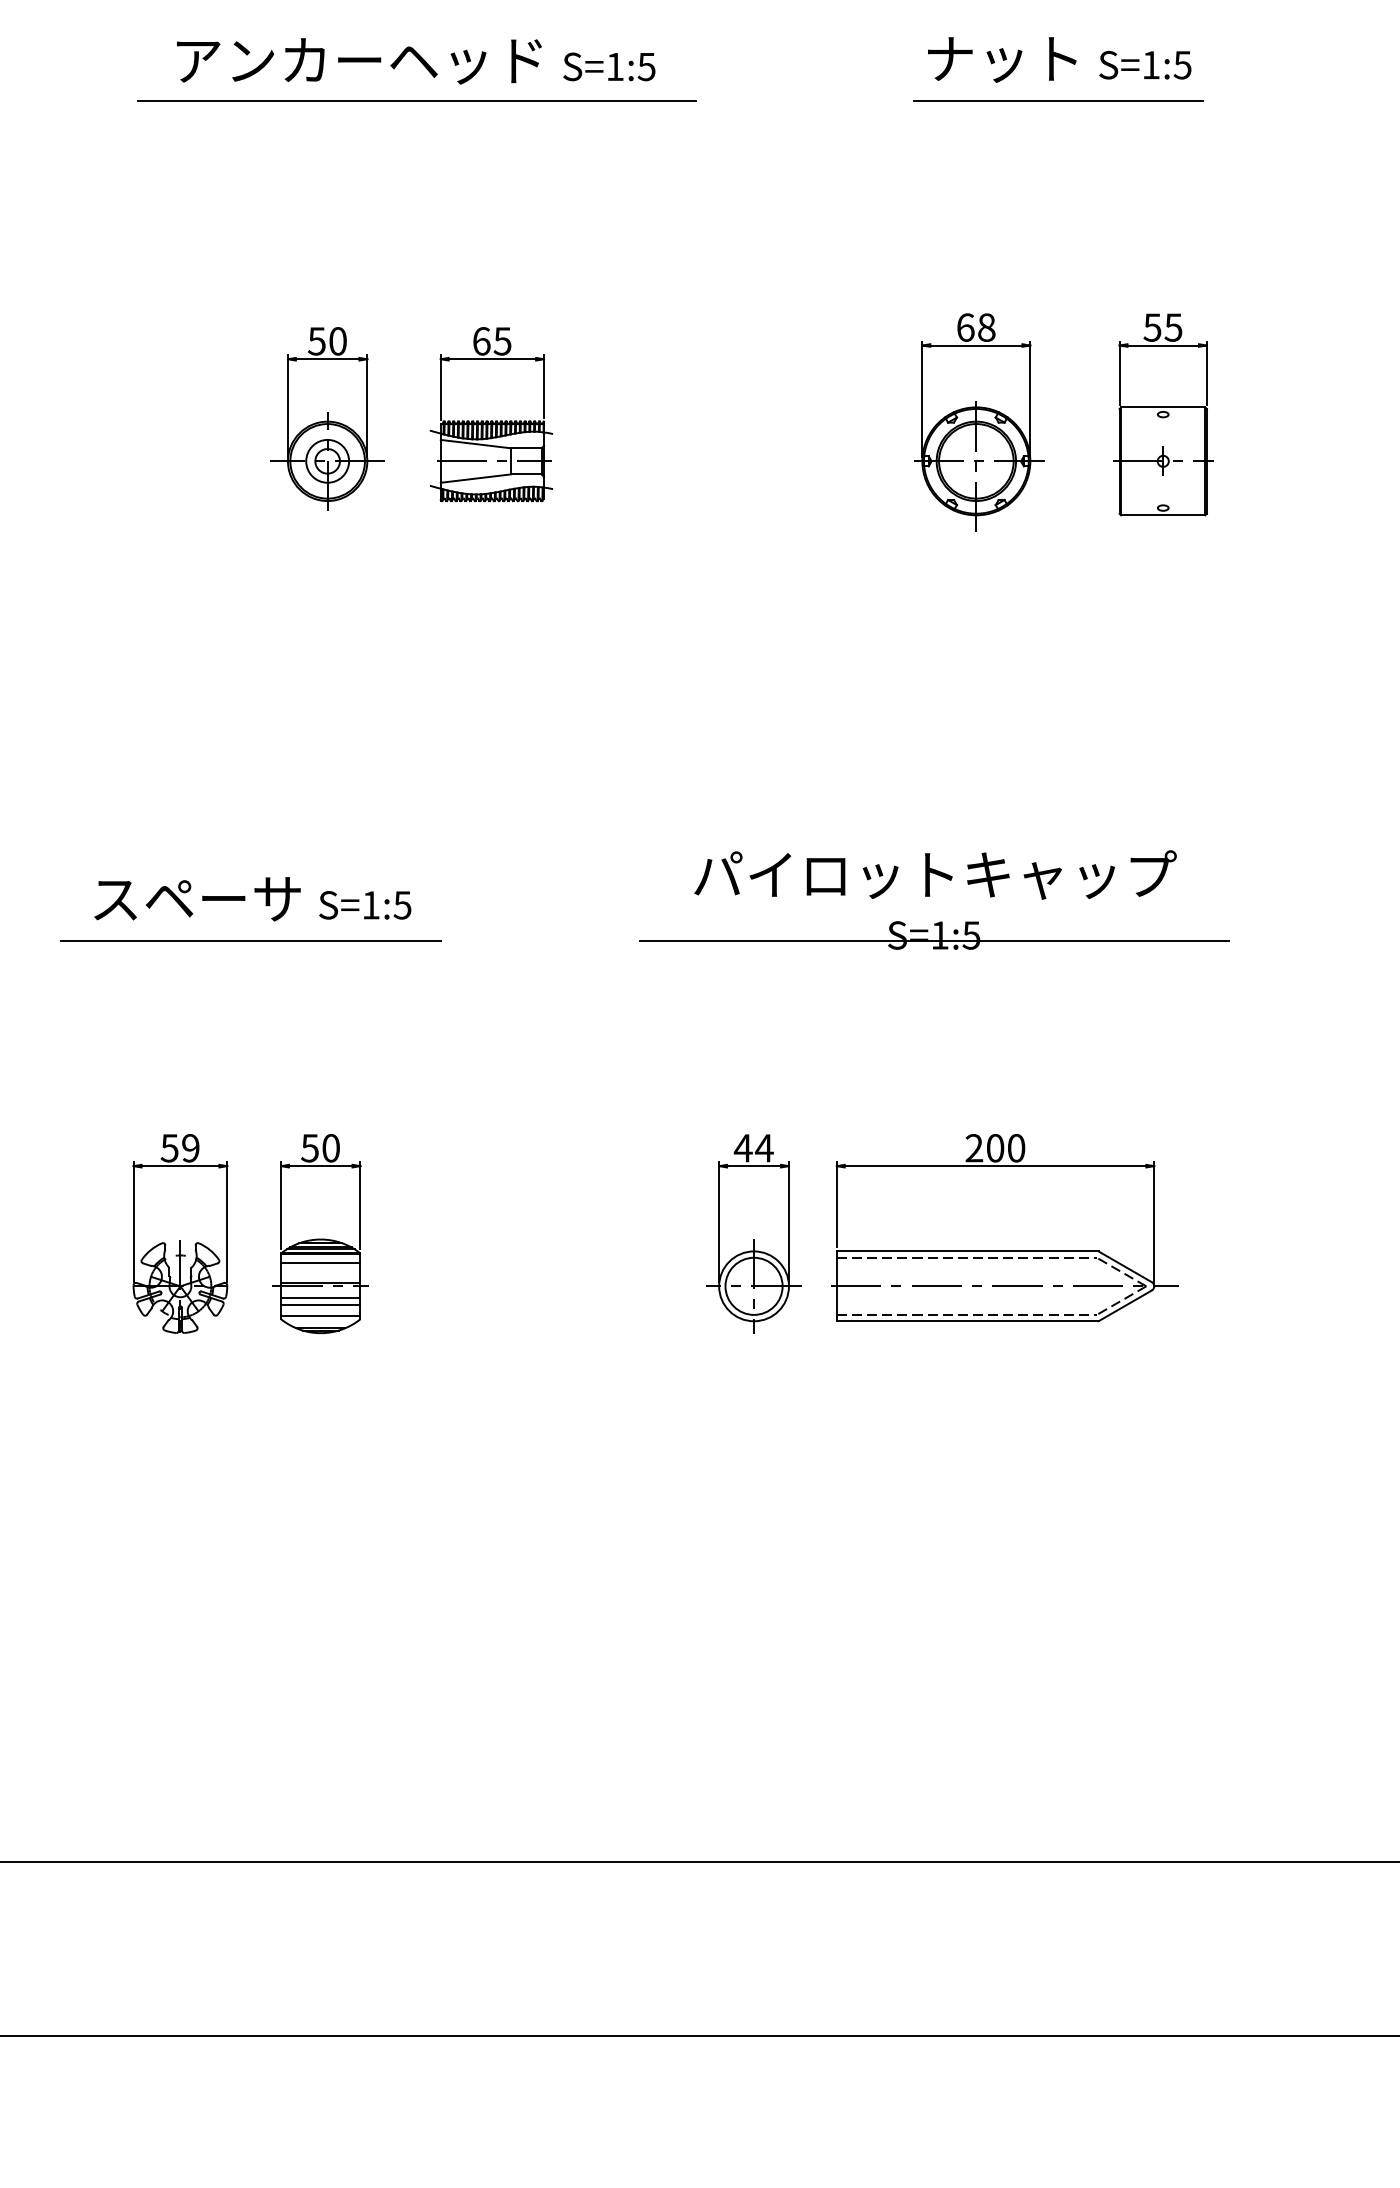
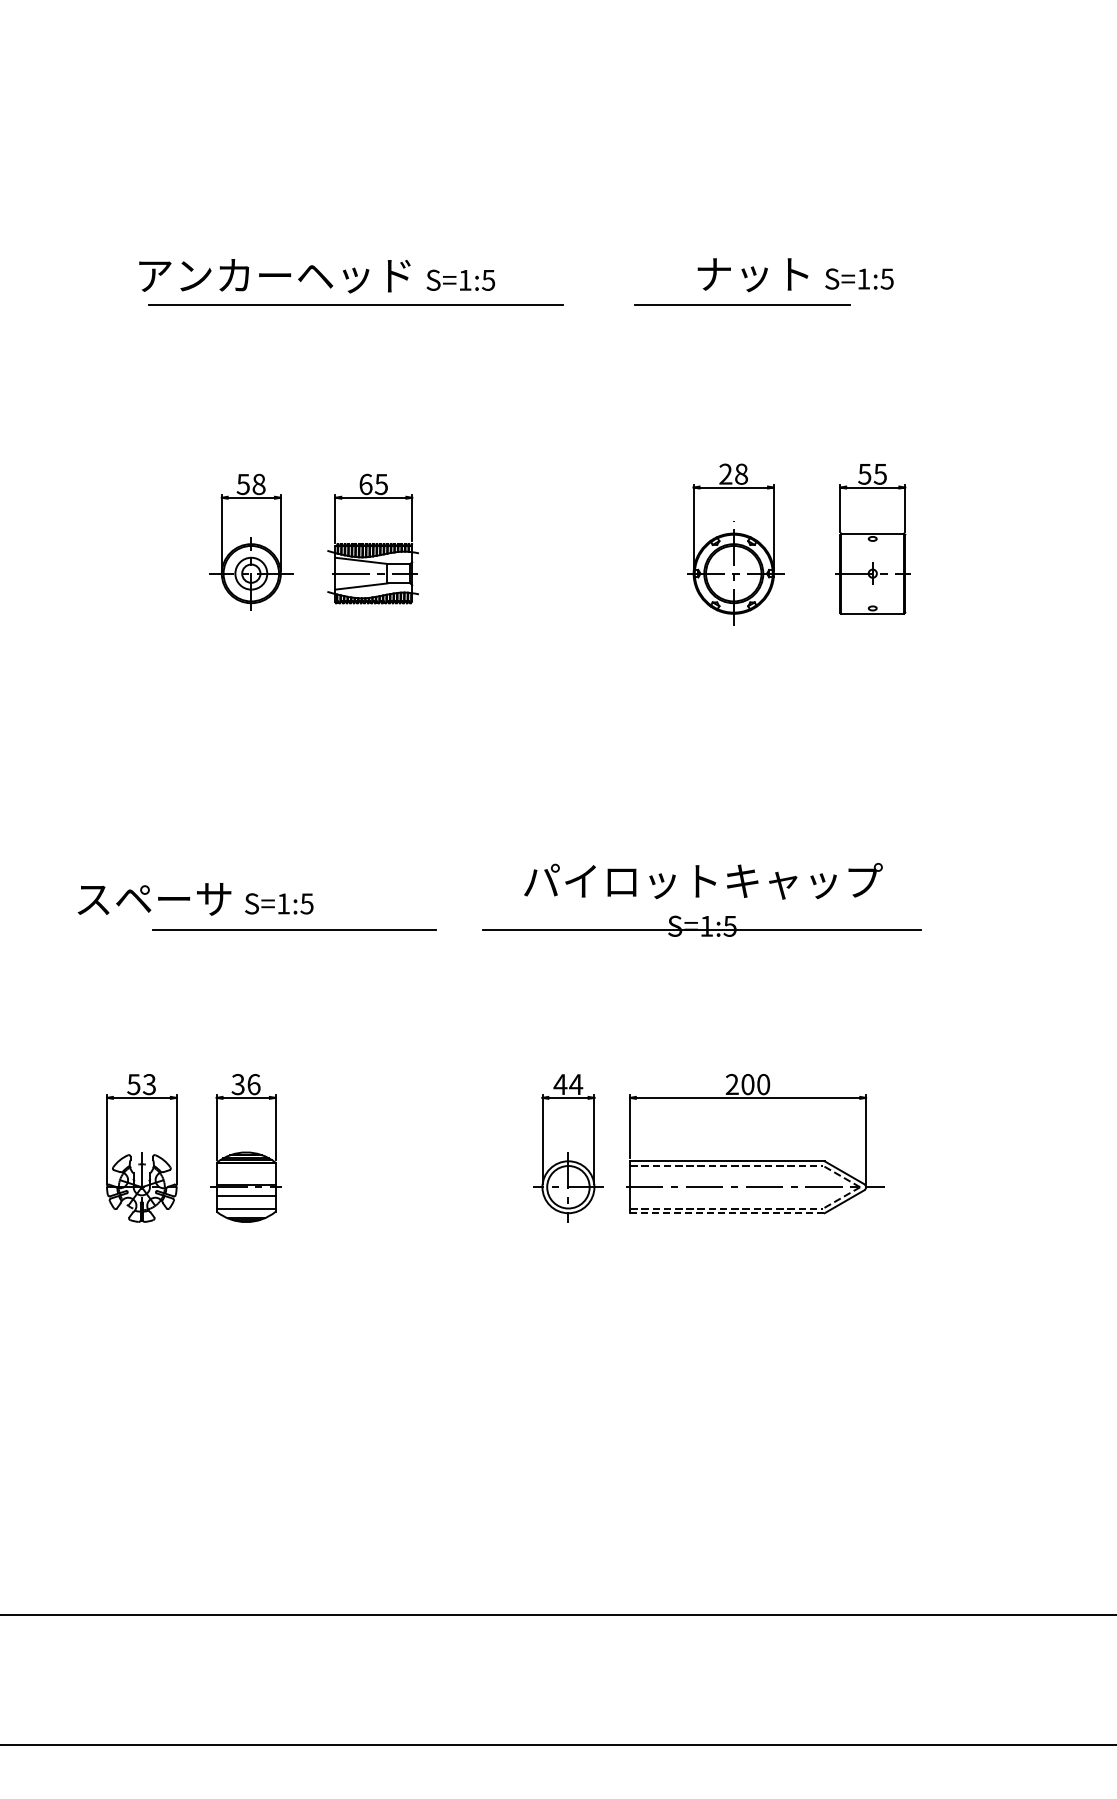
line: (416, 99) -> (355, 304), moved
line: (1057, 99) -> (742, 304), moved
text: (965, 326) -> (725, 473), 68 -> 28
text: (337, 341) -> (258, 484), 50 -> 58
line: (251, 939) -> (294, 929), moved
text: (189, 1148) -> (148, 1084), 59 -> 53
text: (321, 1148) -> (246, 1084), 50 -> 36
line: (319, 1263) -> (245, 1170), removed
line: (319, 1304) -> (245, 1200), removed
line: (967, 1321) -> (727, 1213), solid -> dashed

